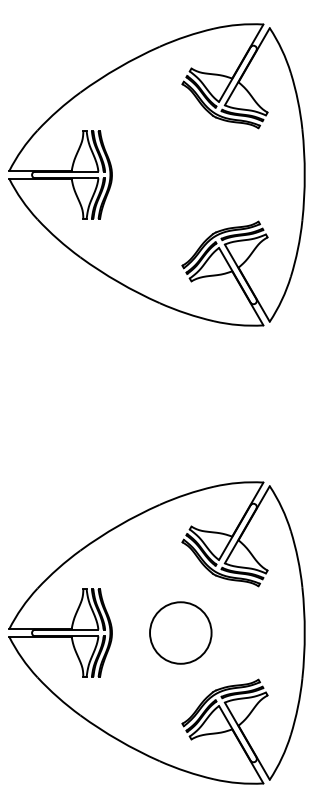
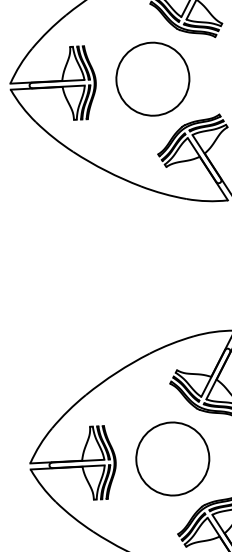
circle: (180, 174) -> (152, 78), added
circle: (180, 633) -> (172, 459), size x1.43

